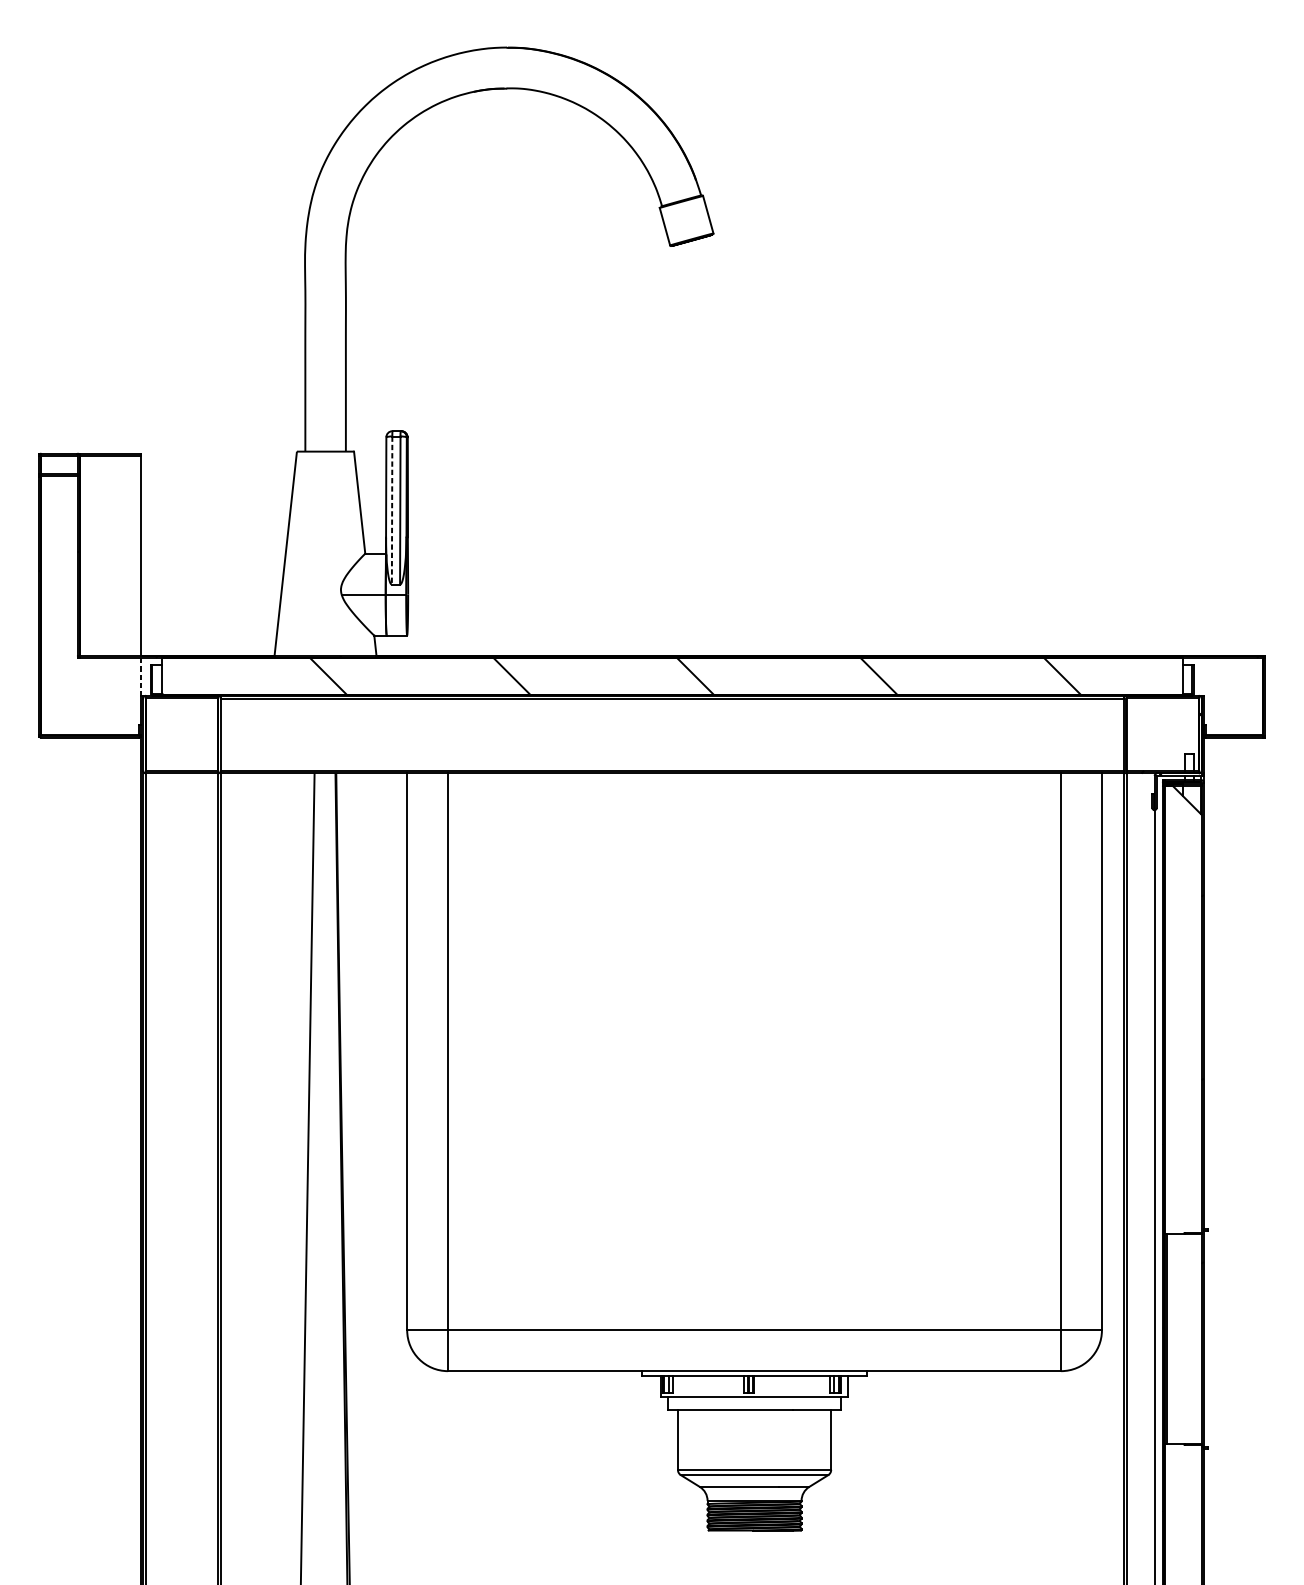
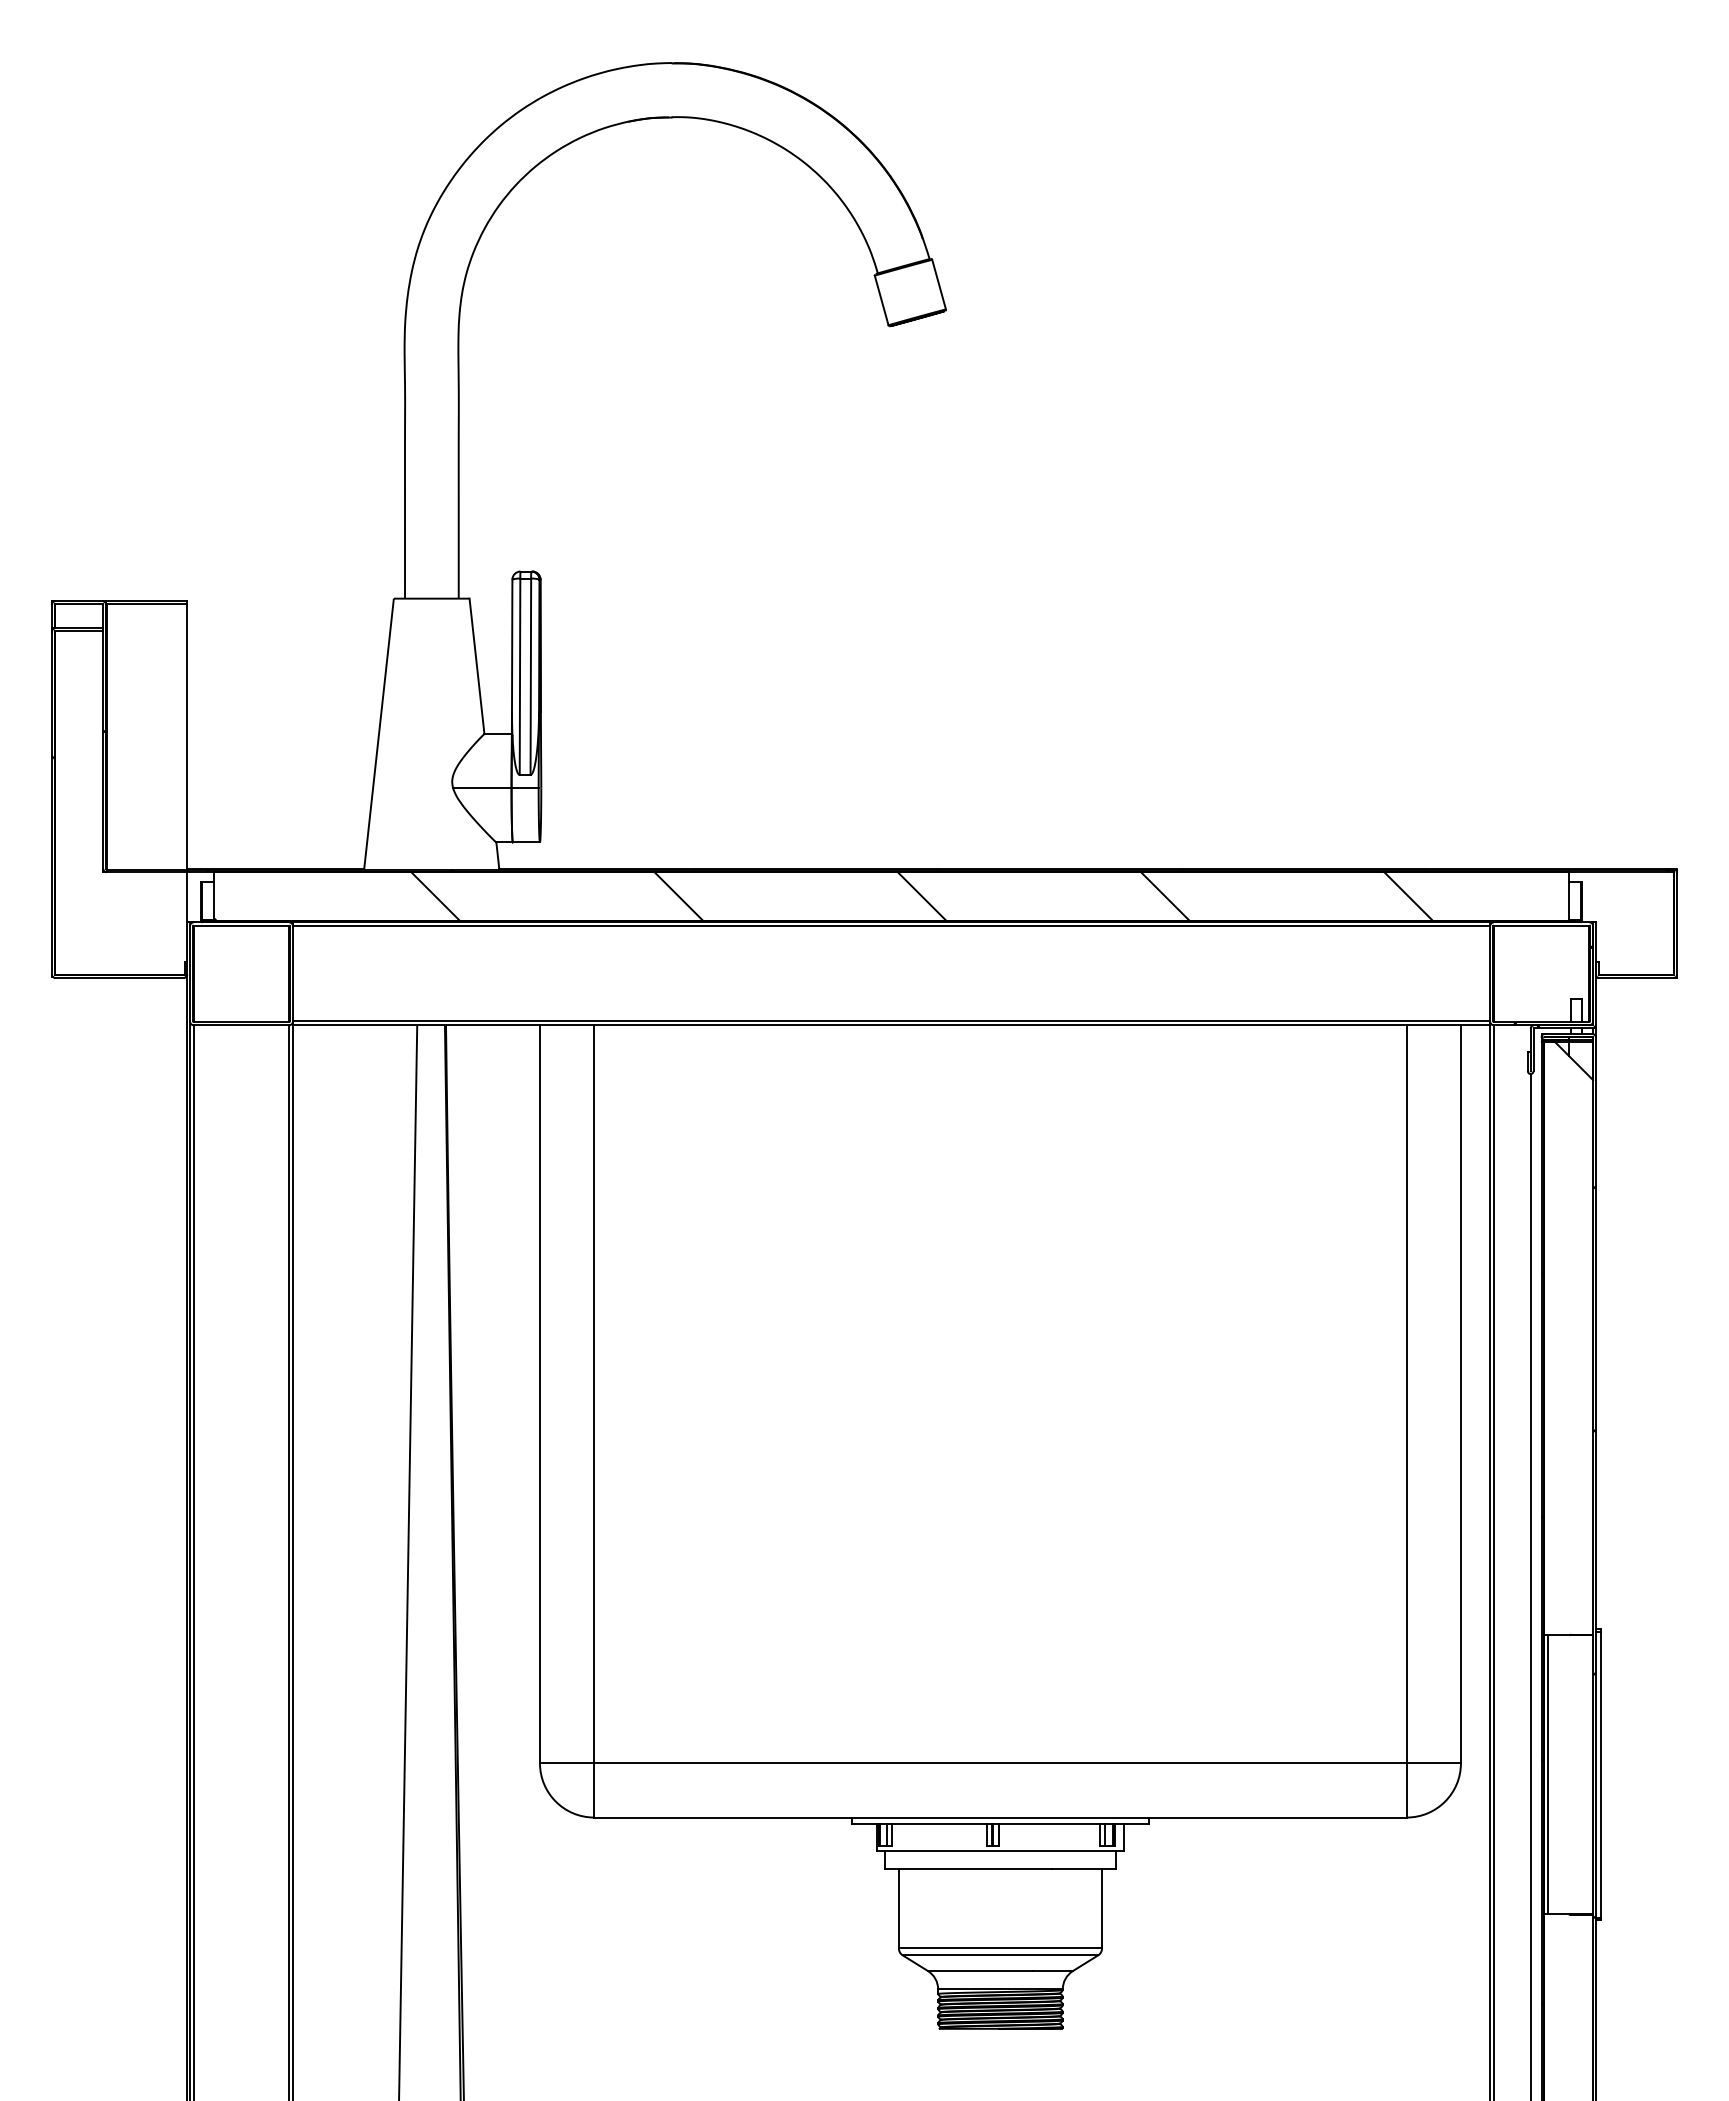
line: (392, 511) -> (520, 677), dashed -> solid
line: (141, 677) -> (187, 897), dashed -> solid
line: (1207, 1338) -> (1601, 1774), added

